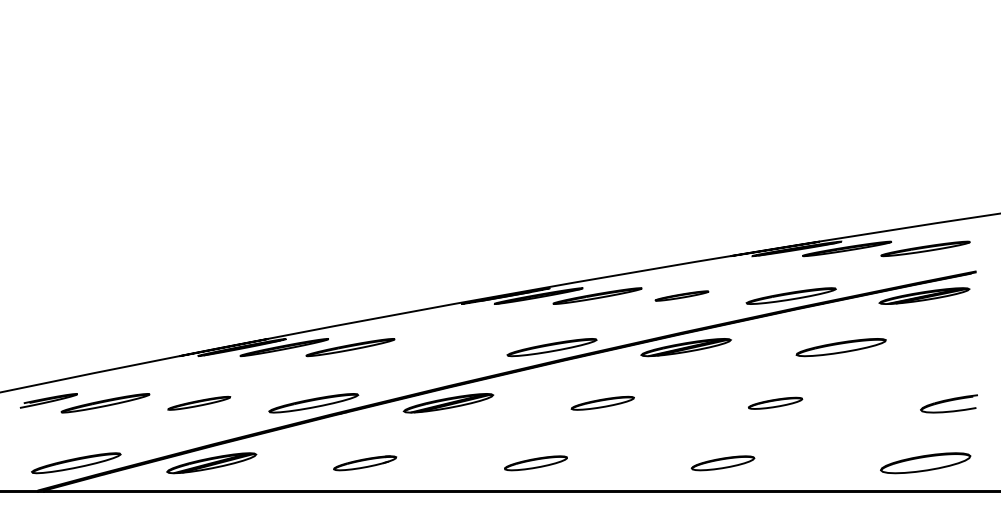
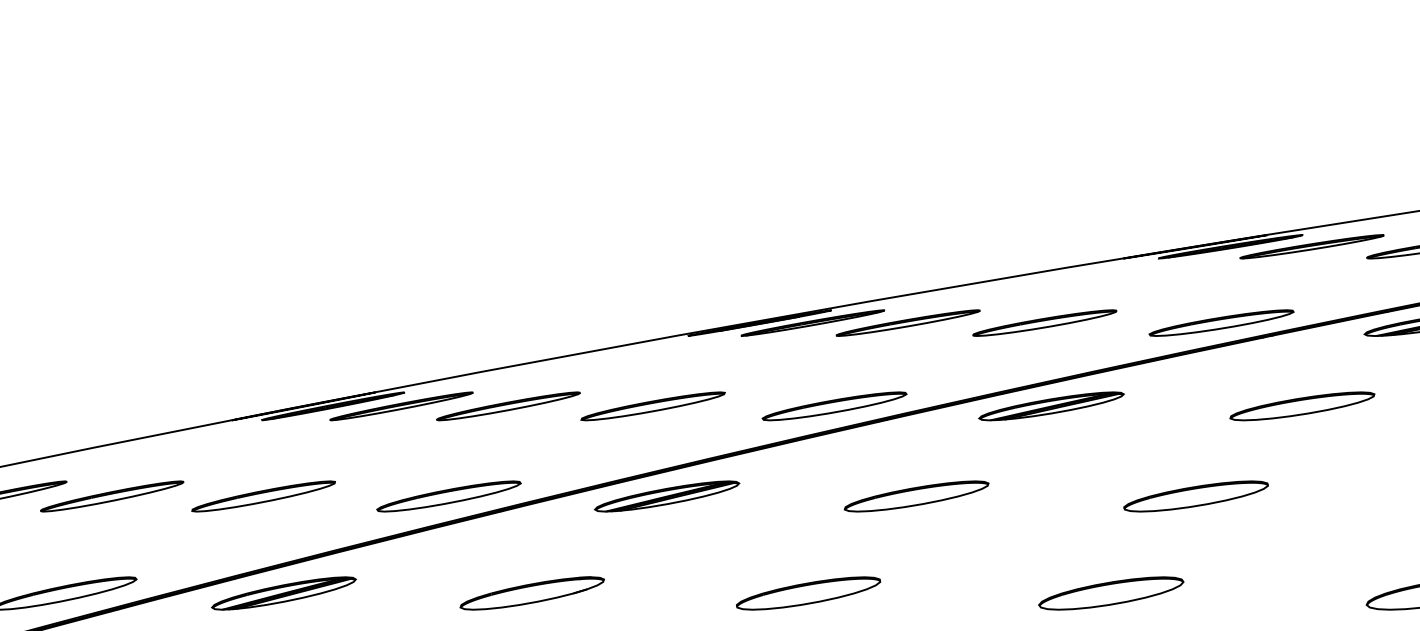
part: (681, 295) -> (1043, 322), size x1.67
part: (439, 347) -> (652, 406), added
part: (199, 403) -> (264, 496), size x1.43
part: (602, 403) -> (916, 496), size x1.43
part: (775, 403) -> (1196, 496), size x1.67
part: (364, 463) -> (531, 593), size x1.43
part: (535, 463) -> (807, 593), size x1.43
part: (722, 463) -> (1110, 593), size x1.43

